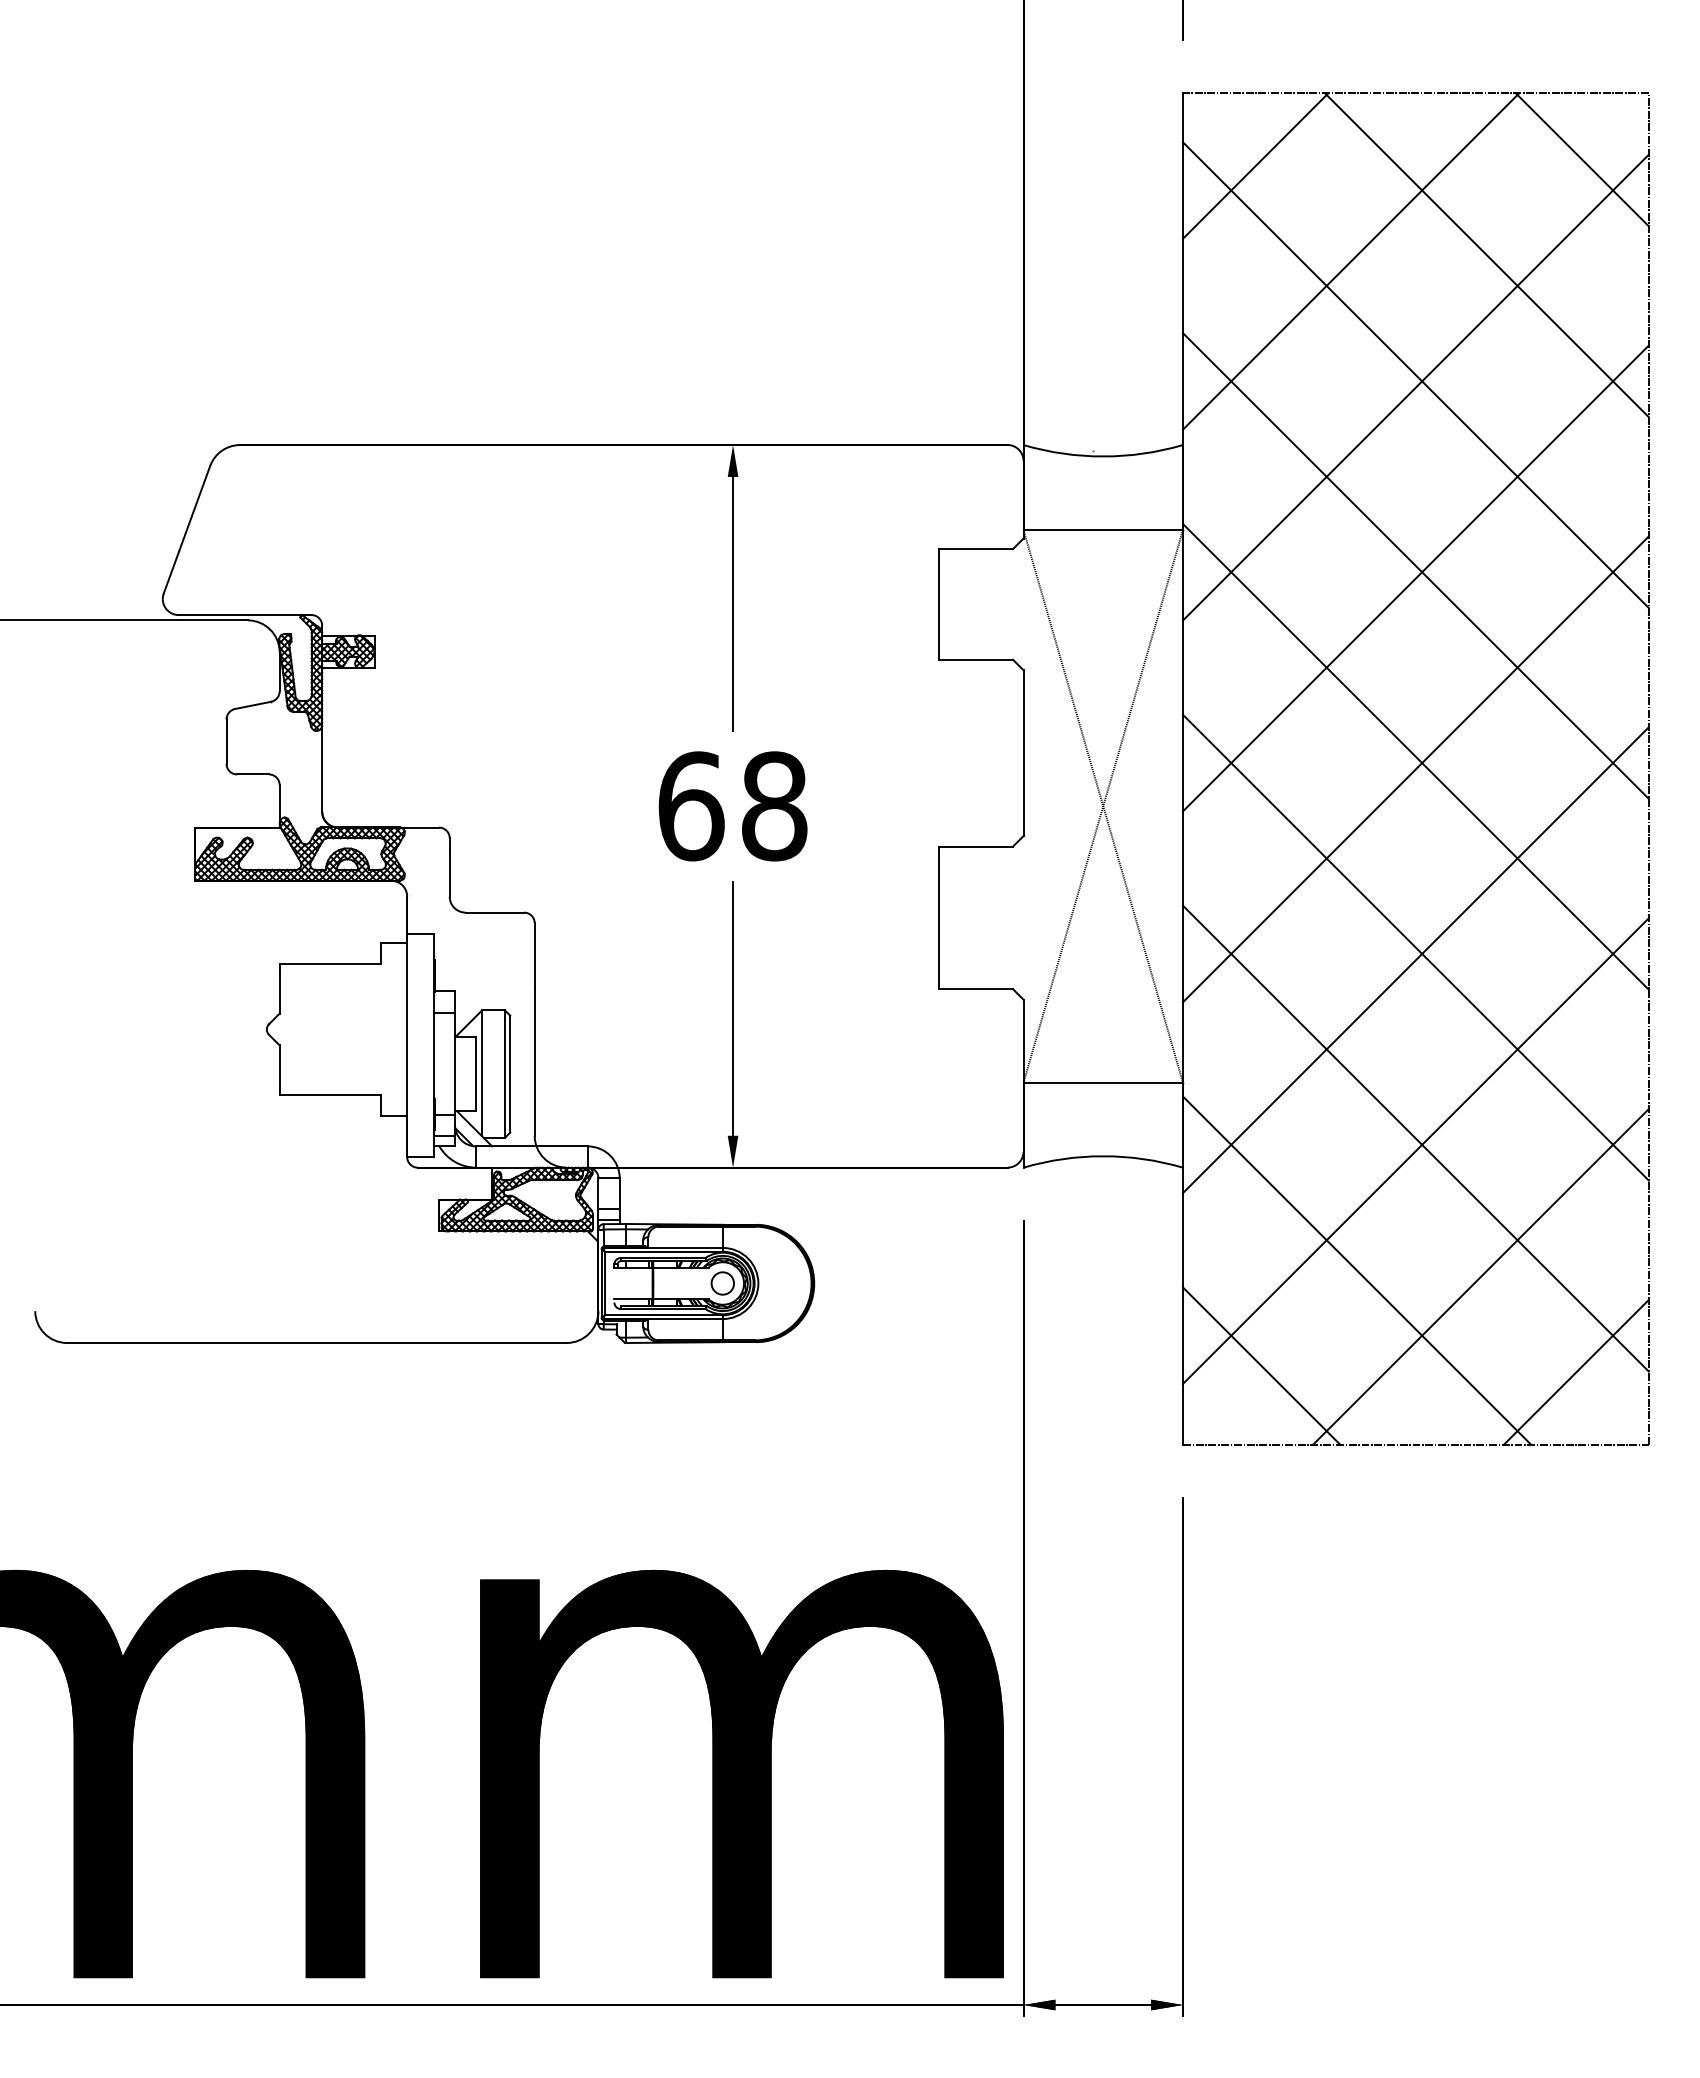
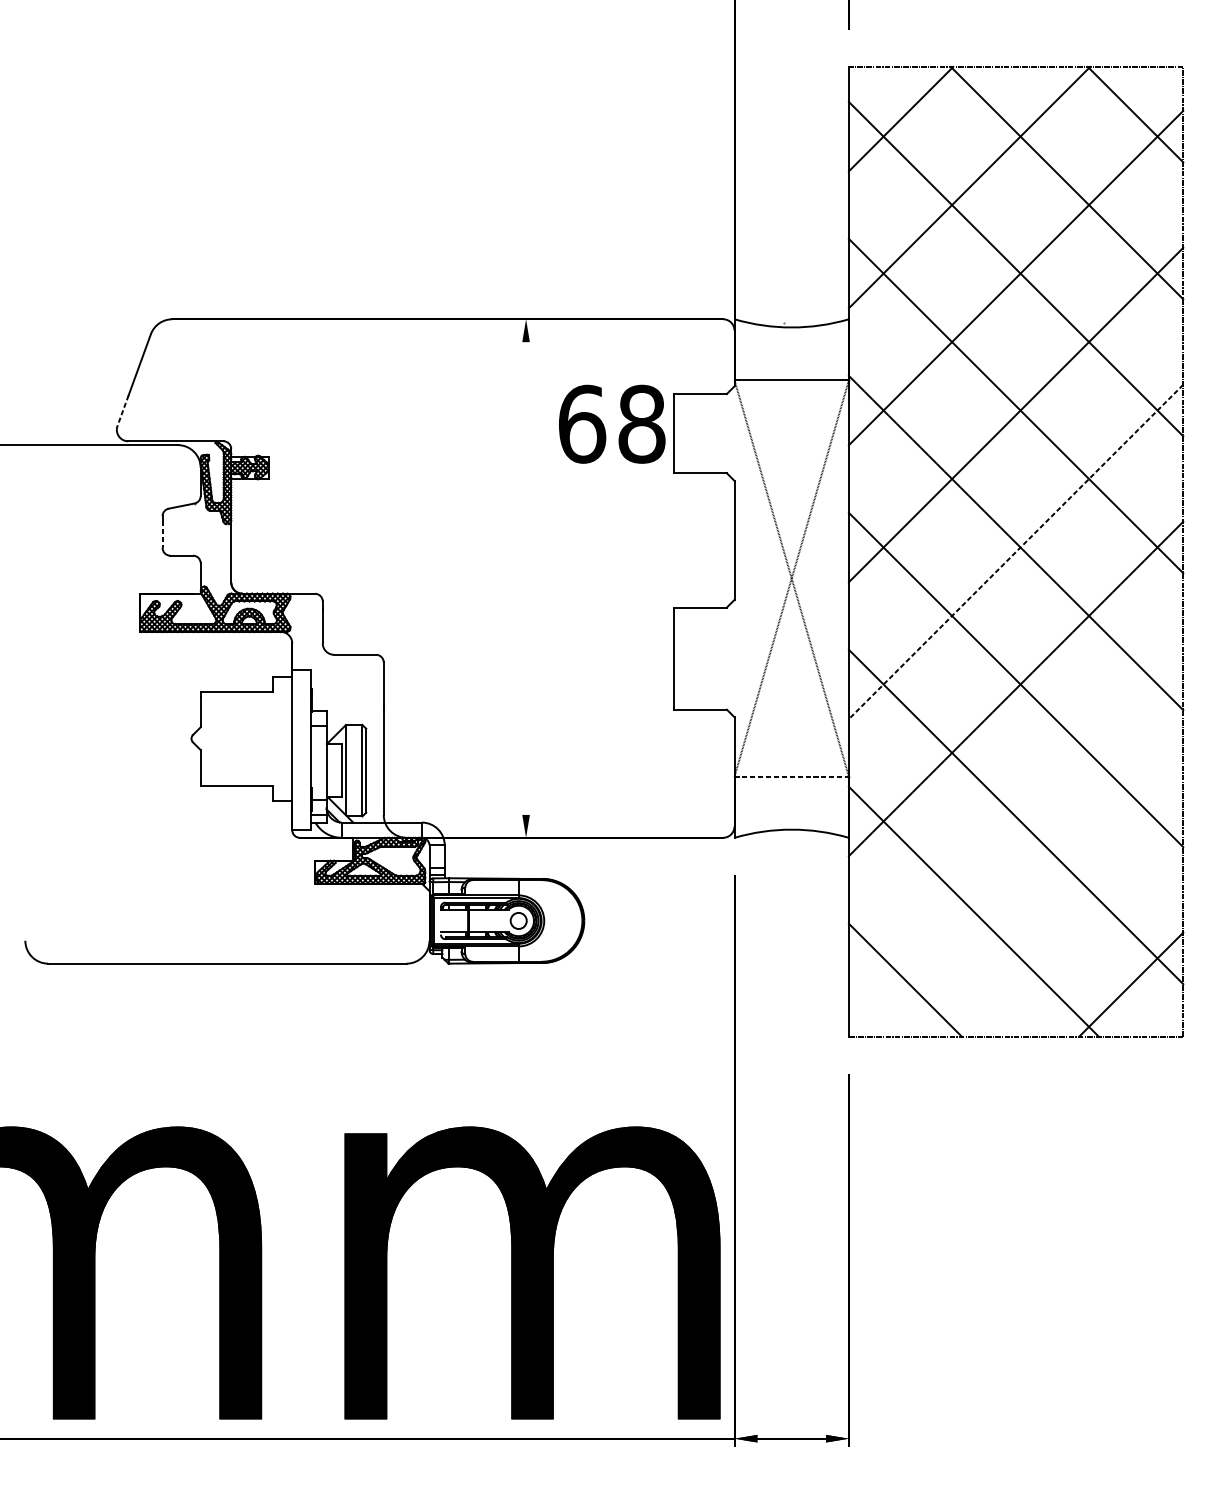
line: (171, 572) -> (123, 410), solid -> dashed
line: (733, 603) -> (526, 432), removed
line: (226, 745) -> (162, 534), solid -> dashed
line: (1415, 769) -> (1015, 552), solid -> dashed
text: (732, 806) -> (611, 424), moved
line: (733, 1008) -> (526, 723), removed
line: (1103, 1082) -> (791, 776), solid -> dashed
line: (1415, 1151) -> (1015, 826), removed
line: (1480, 1276) -> (1062, 915), removed

